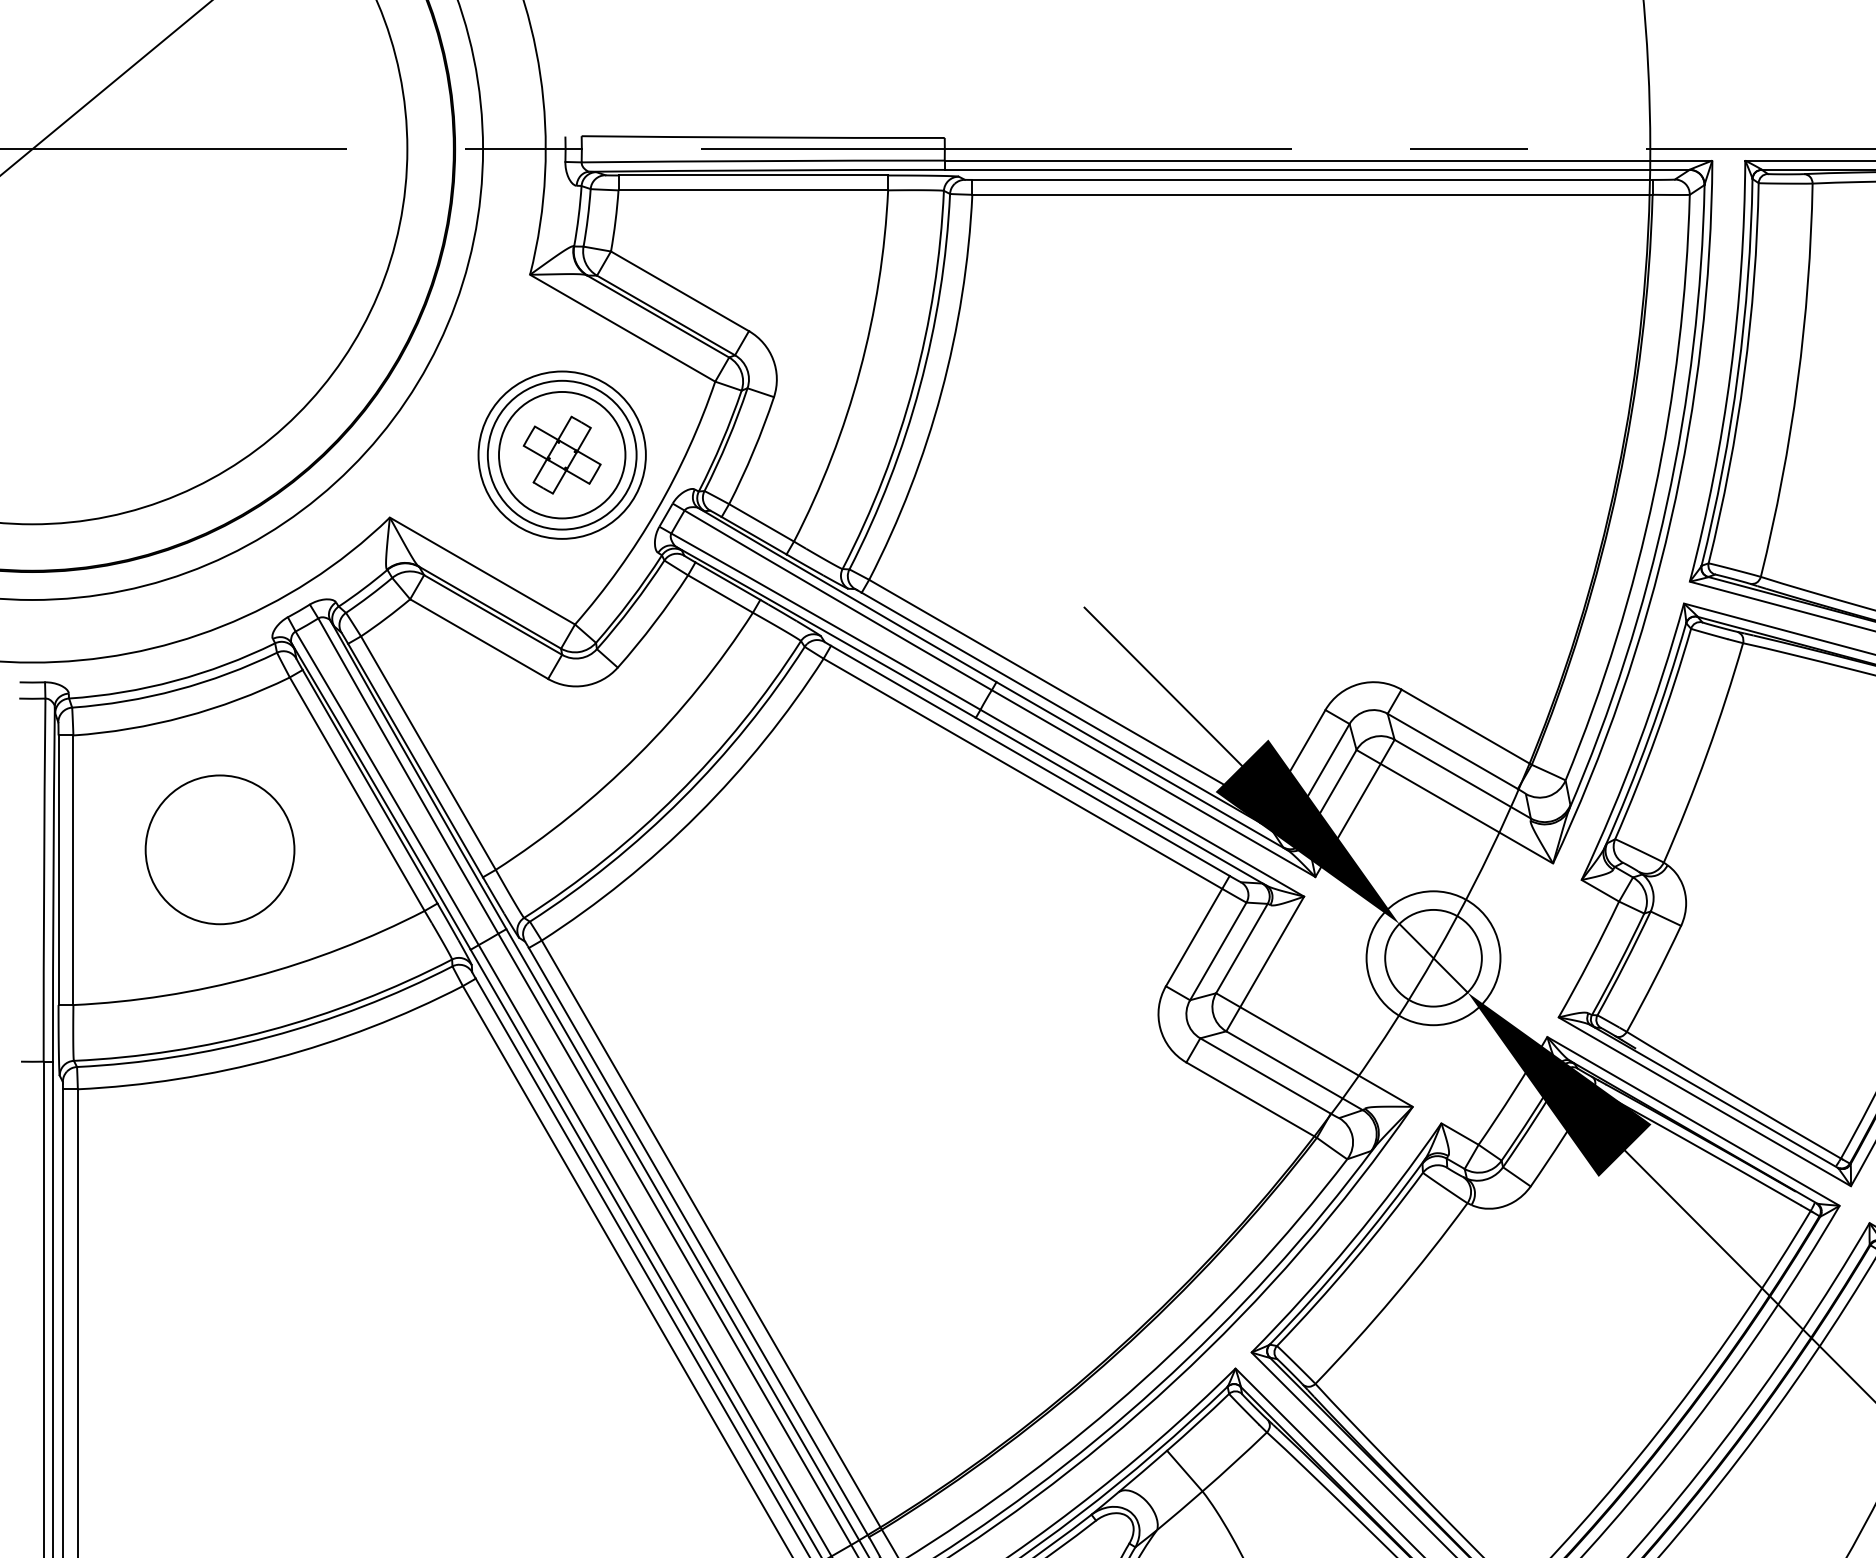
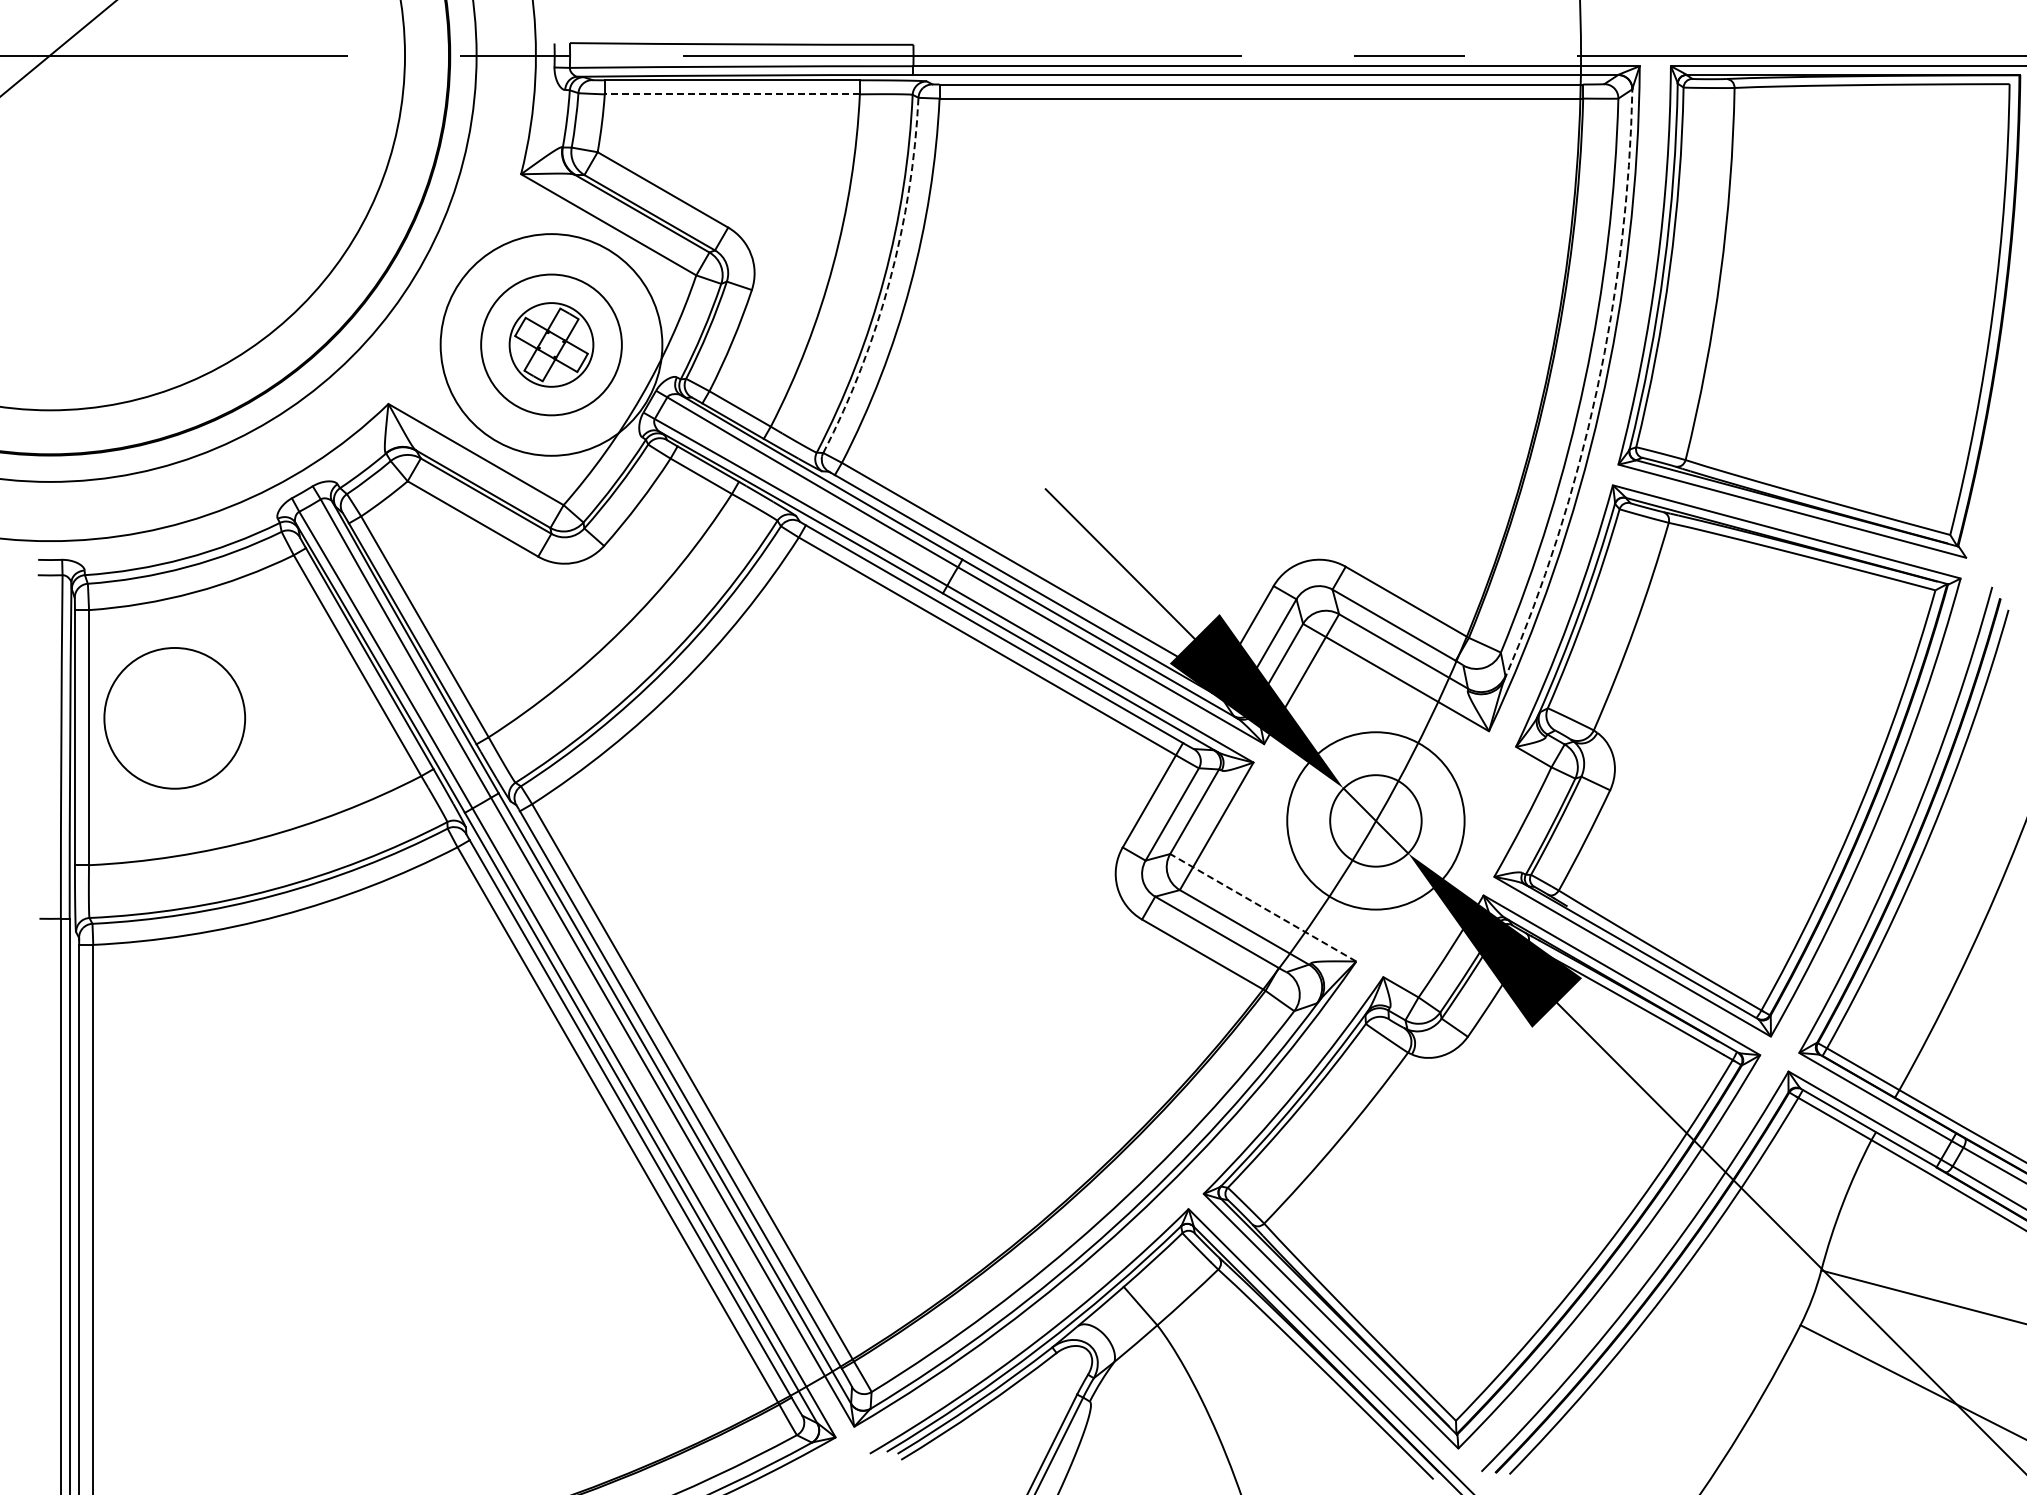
line: (753, 190) -> (732, 94), solid -> dashed
arc: (919, 387) -> (889, 280), solid -> dashed
circle: (562, 454) -> (551, 344), size x0.7
circle: (562, 454) -> (551, 344), size x1.4
arc: (1666, 503) -> (1596, 390), solid -> dashed
circle: (219, 850) -> (174, 718), moved
circle: (1433, 957) -> (1375, 820), size x1.4
line: (1313, 1049) -> (1262, 907), solid -> dashed

